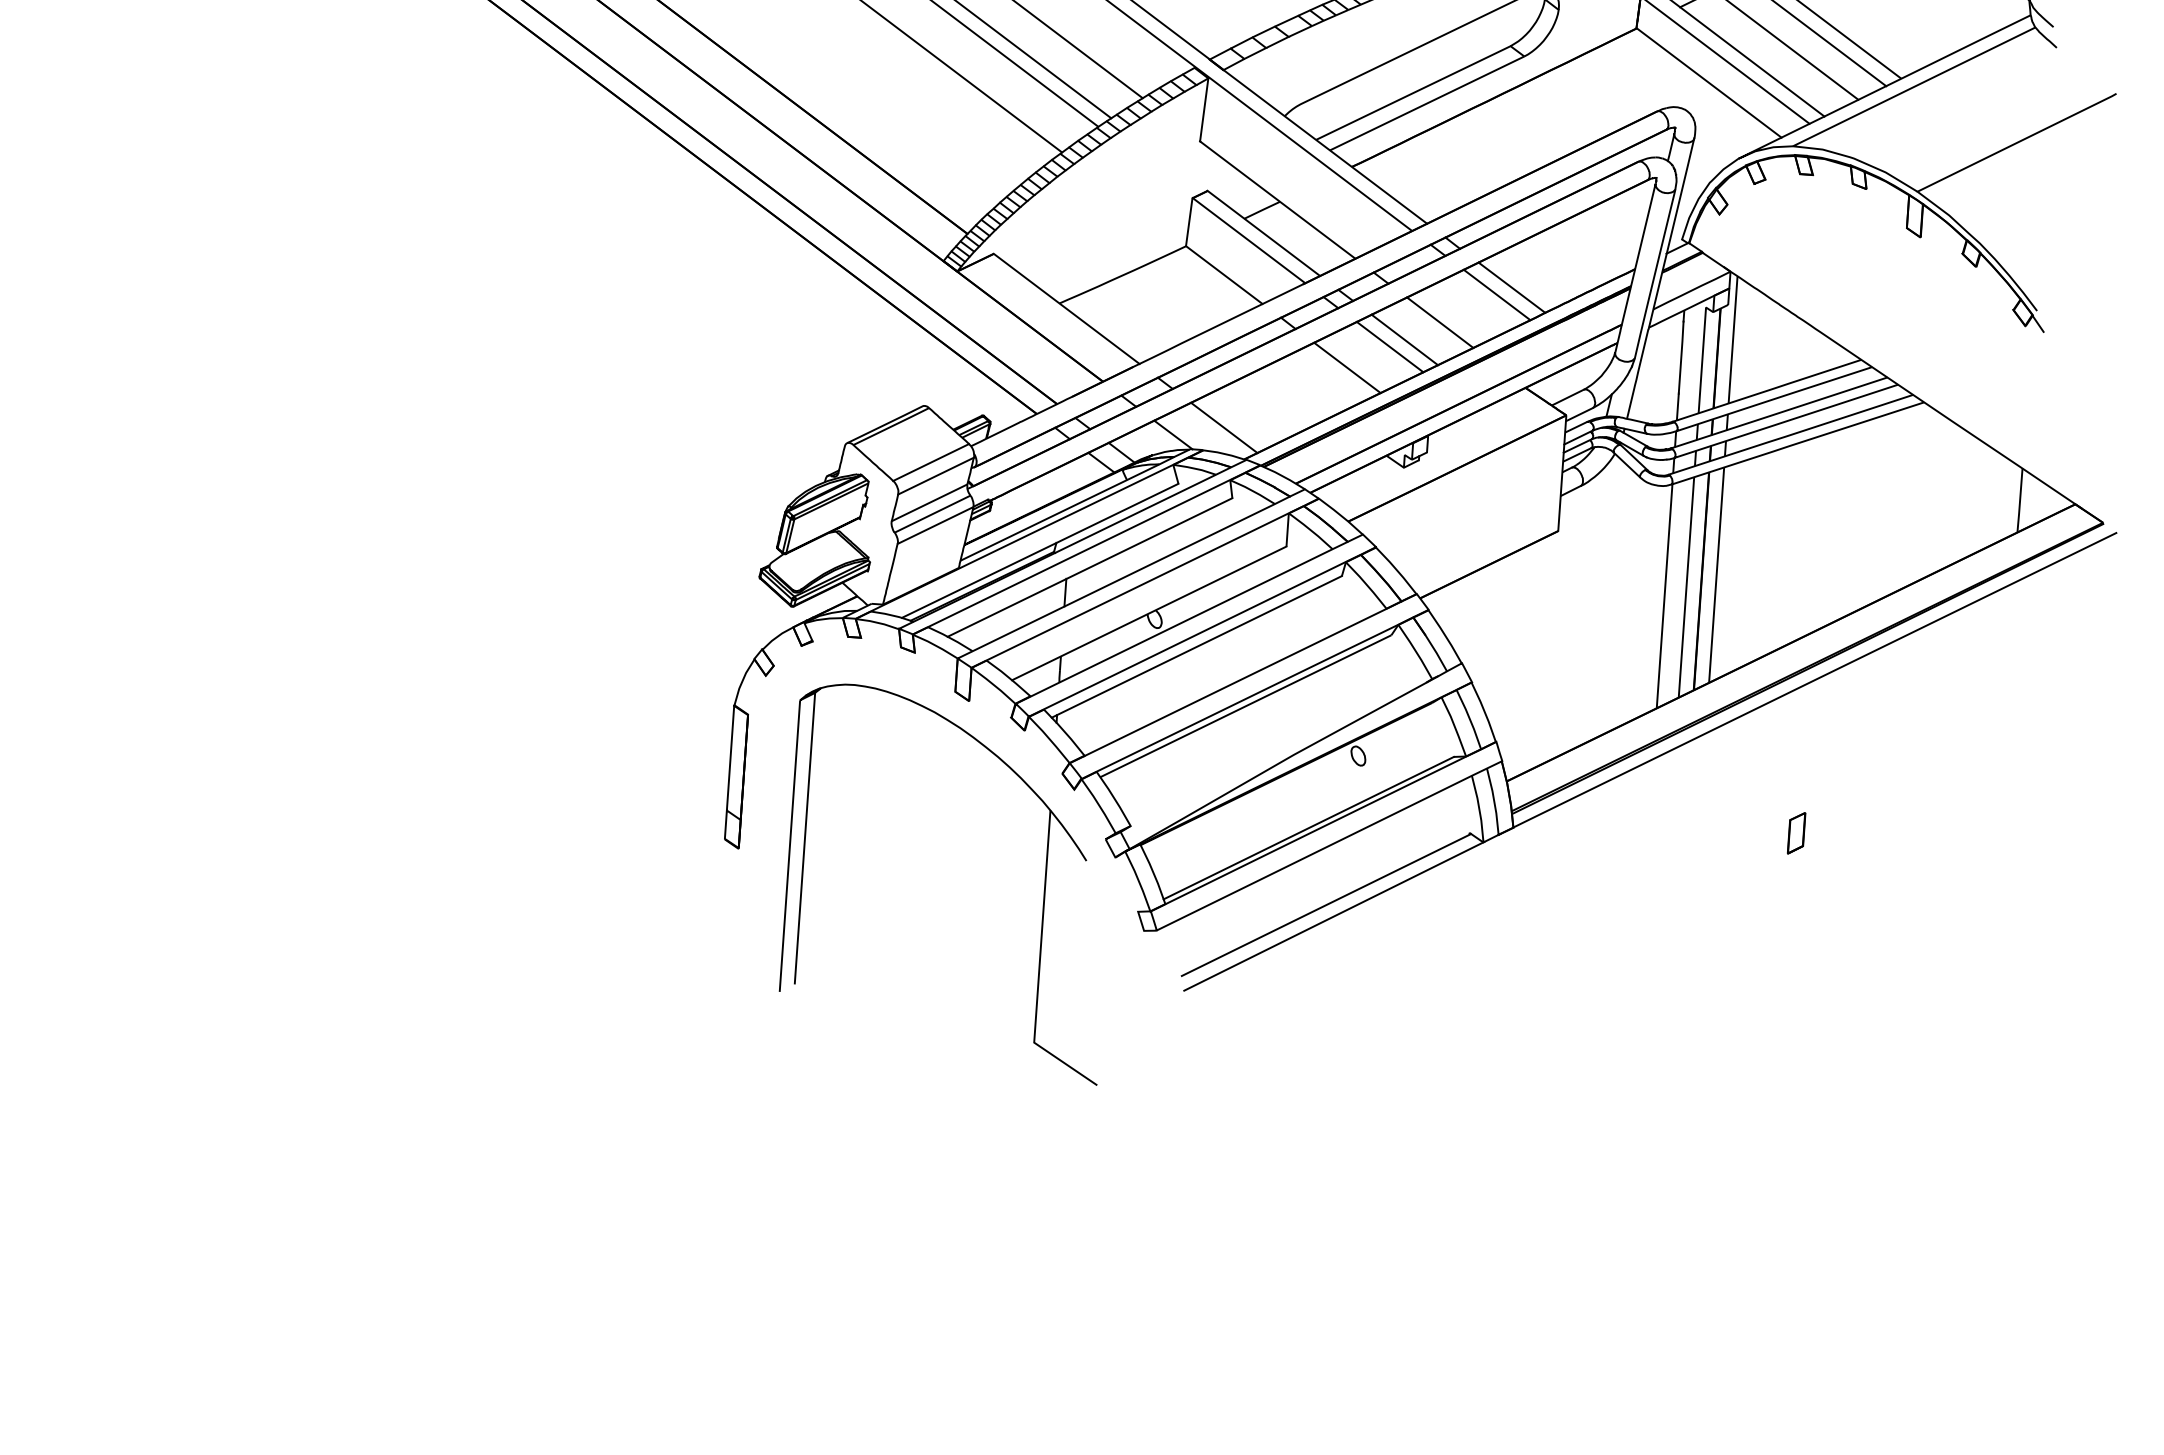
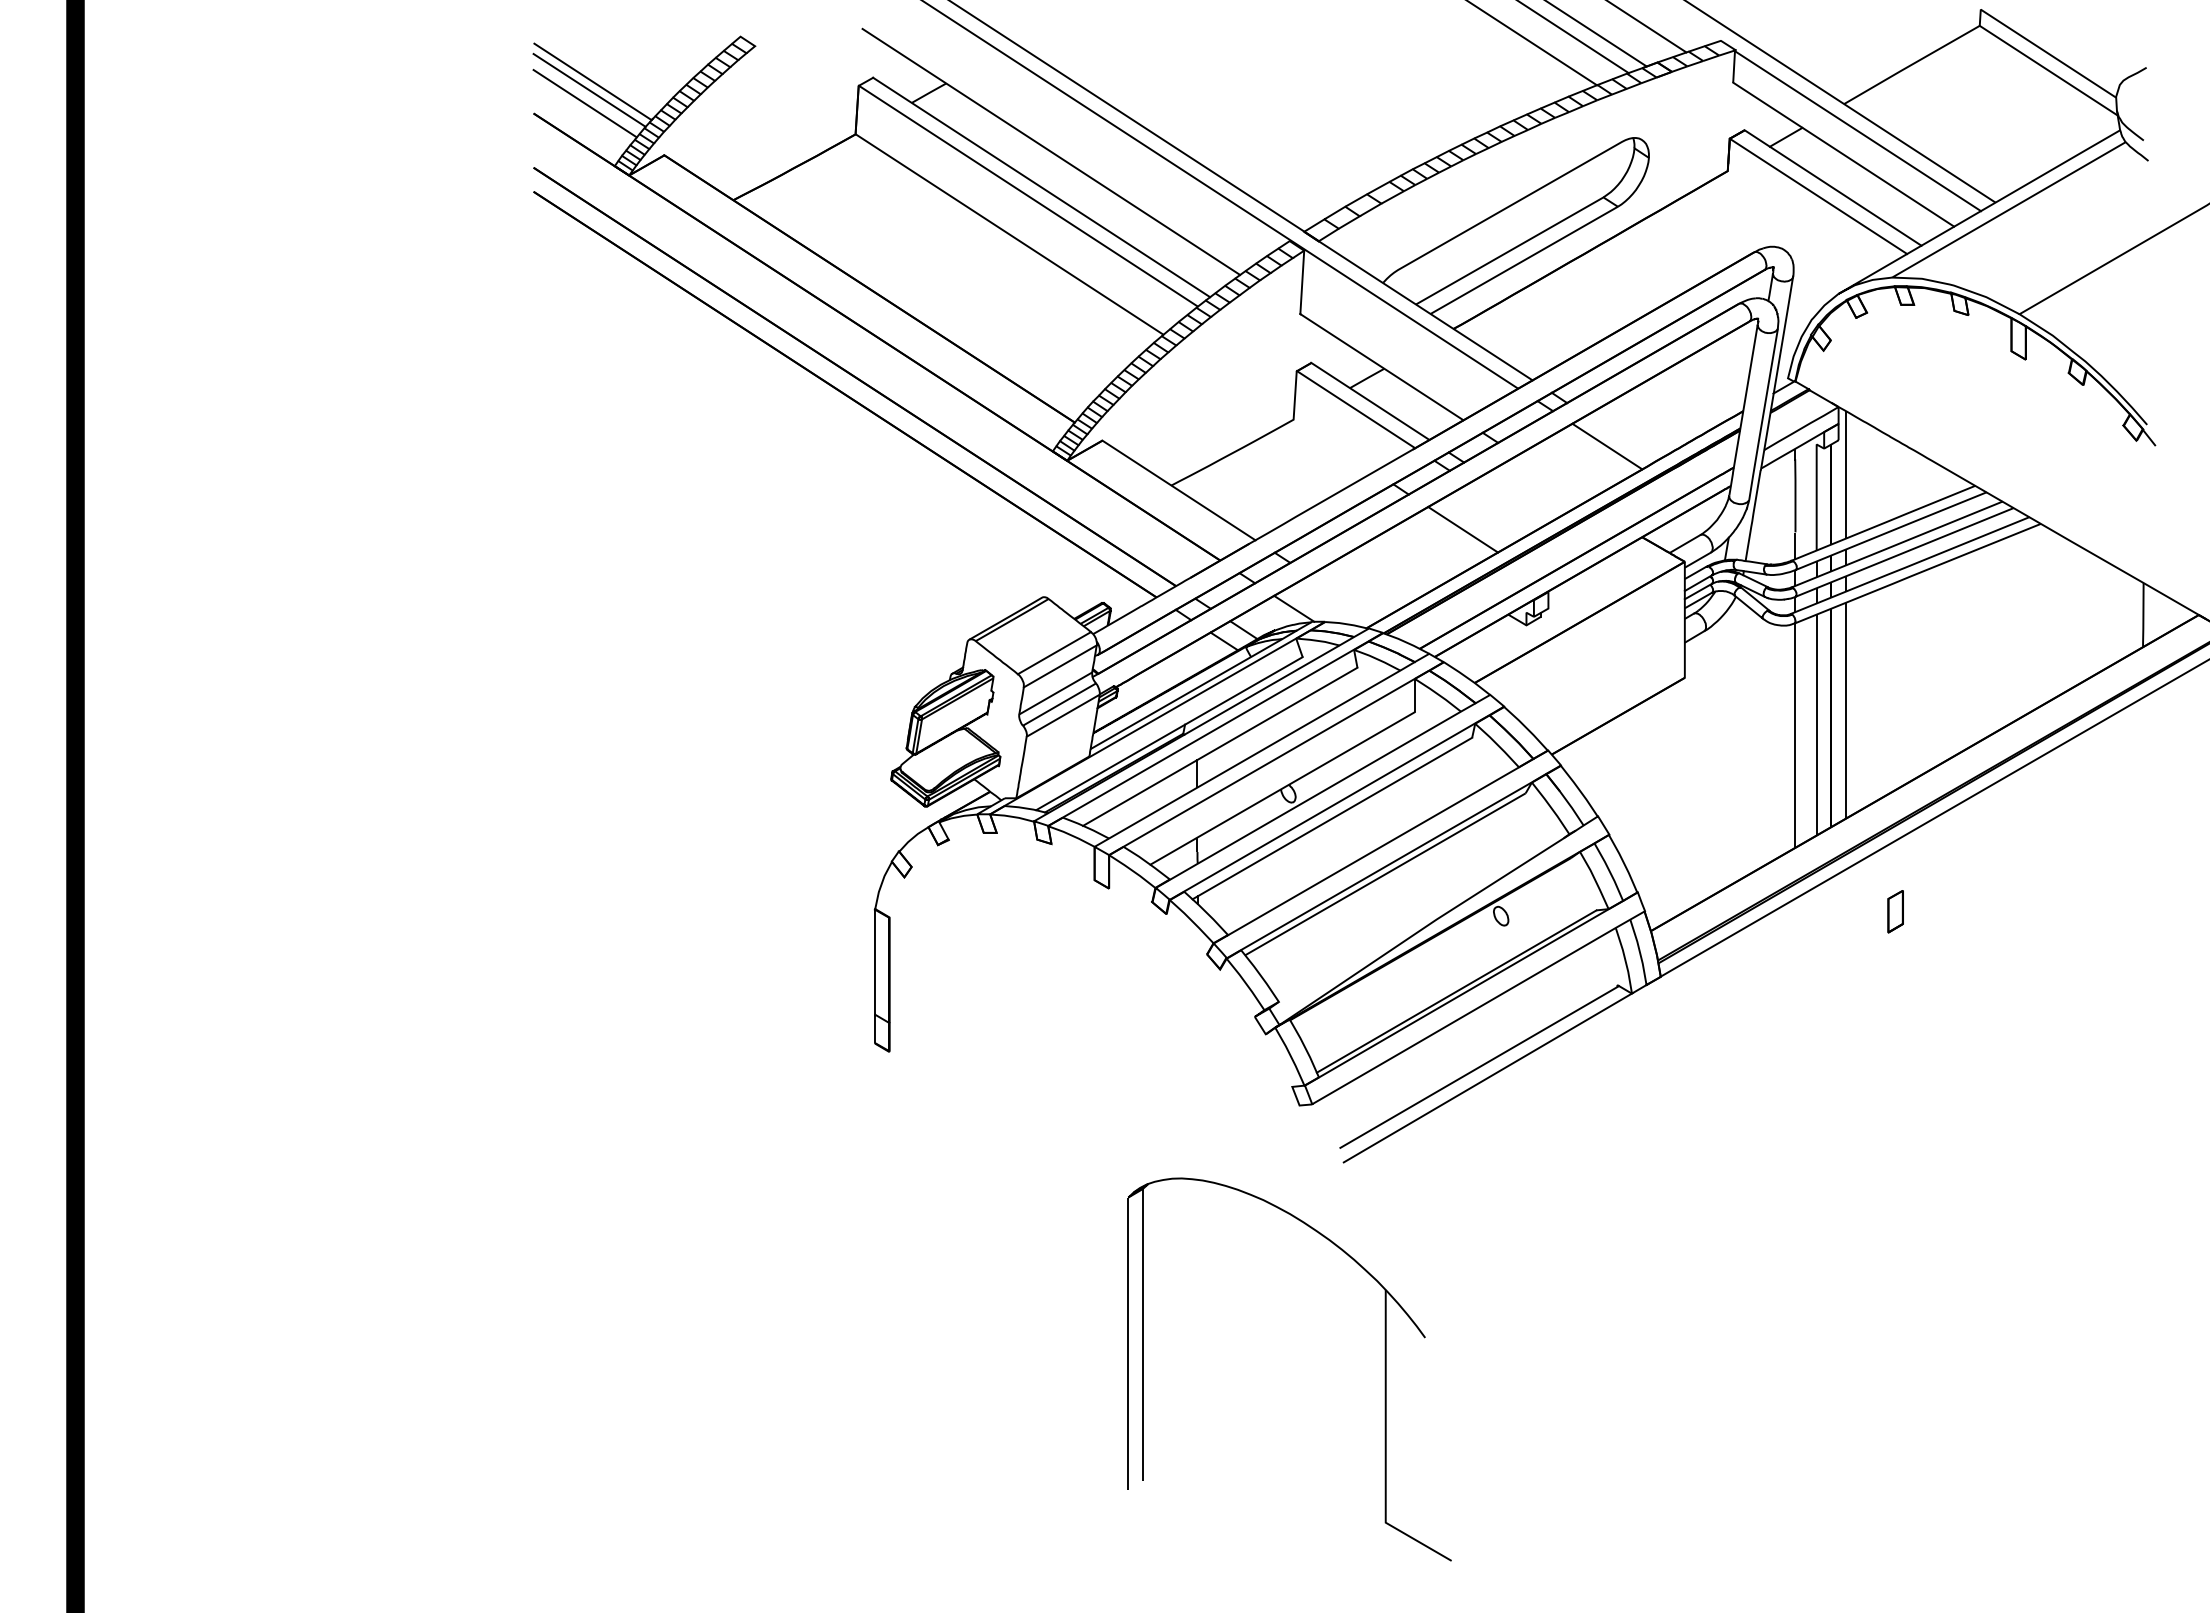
line: (1708, 82) -> (1803, 219), removed
line: (1223, 274) -> (1333, 445), removed
line: (1511, 287) -> (1621, 438), removed
line: (1440, 323) -> (1552, 478), removed
line: (1404, 339) -> (1518, 497), removed
line: (1390, 346) -> (1504, 505), removed
line: (1224, 427) -> (1344, 597), removed
part: (1796, 833) -> (1895, 911), moved
part: (1043, 889) -> (1384, 1369), moved

